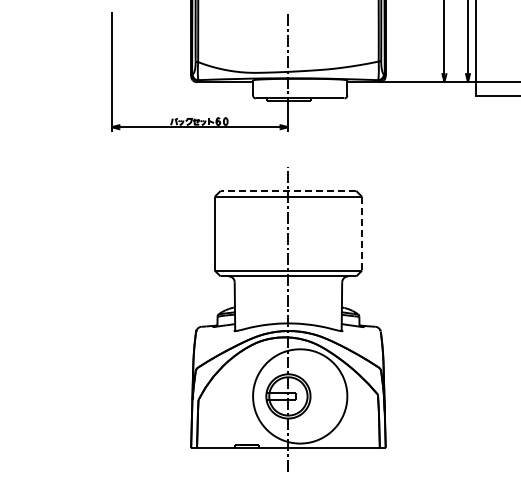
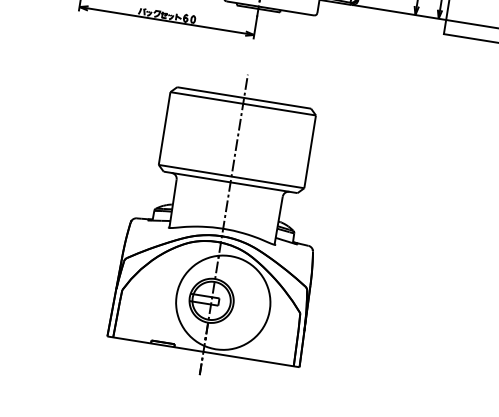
line: (288, 190) -> (244, 97), dashed -> solid
line: (362, 233) -> (310, 151), dashed -> solid

